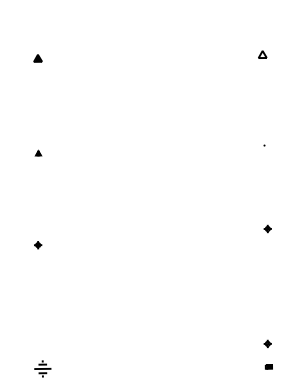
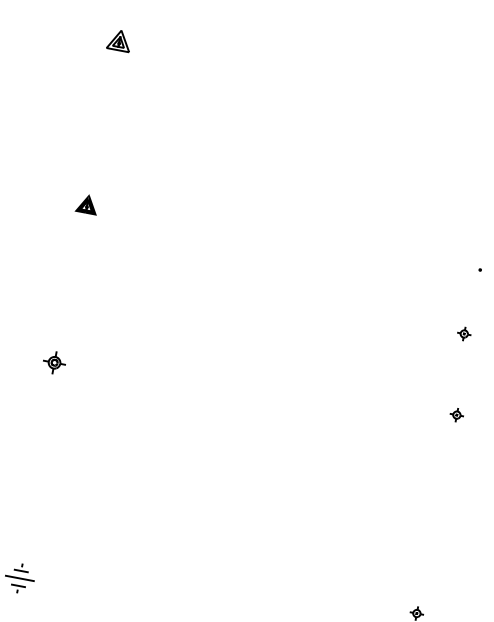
part: (37, 58) -> (118, 40), size x1.6
part: (38, 152) -> (87, 203), size x1.6
part: (262, 182) -> (463, 333), added
part: (38, 245) -> (55, 363), size x1.6

